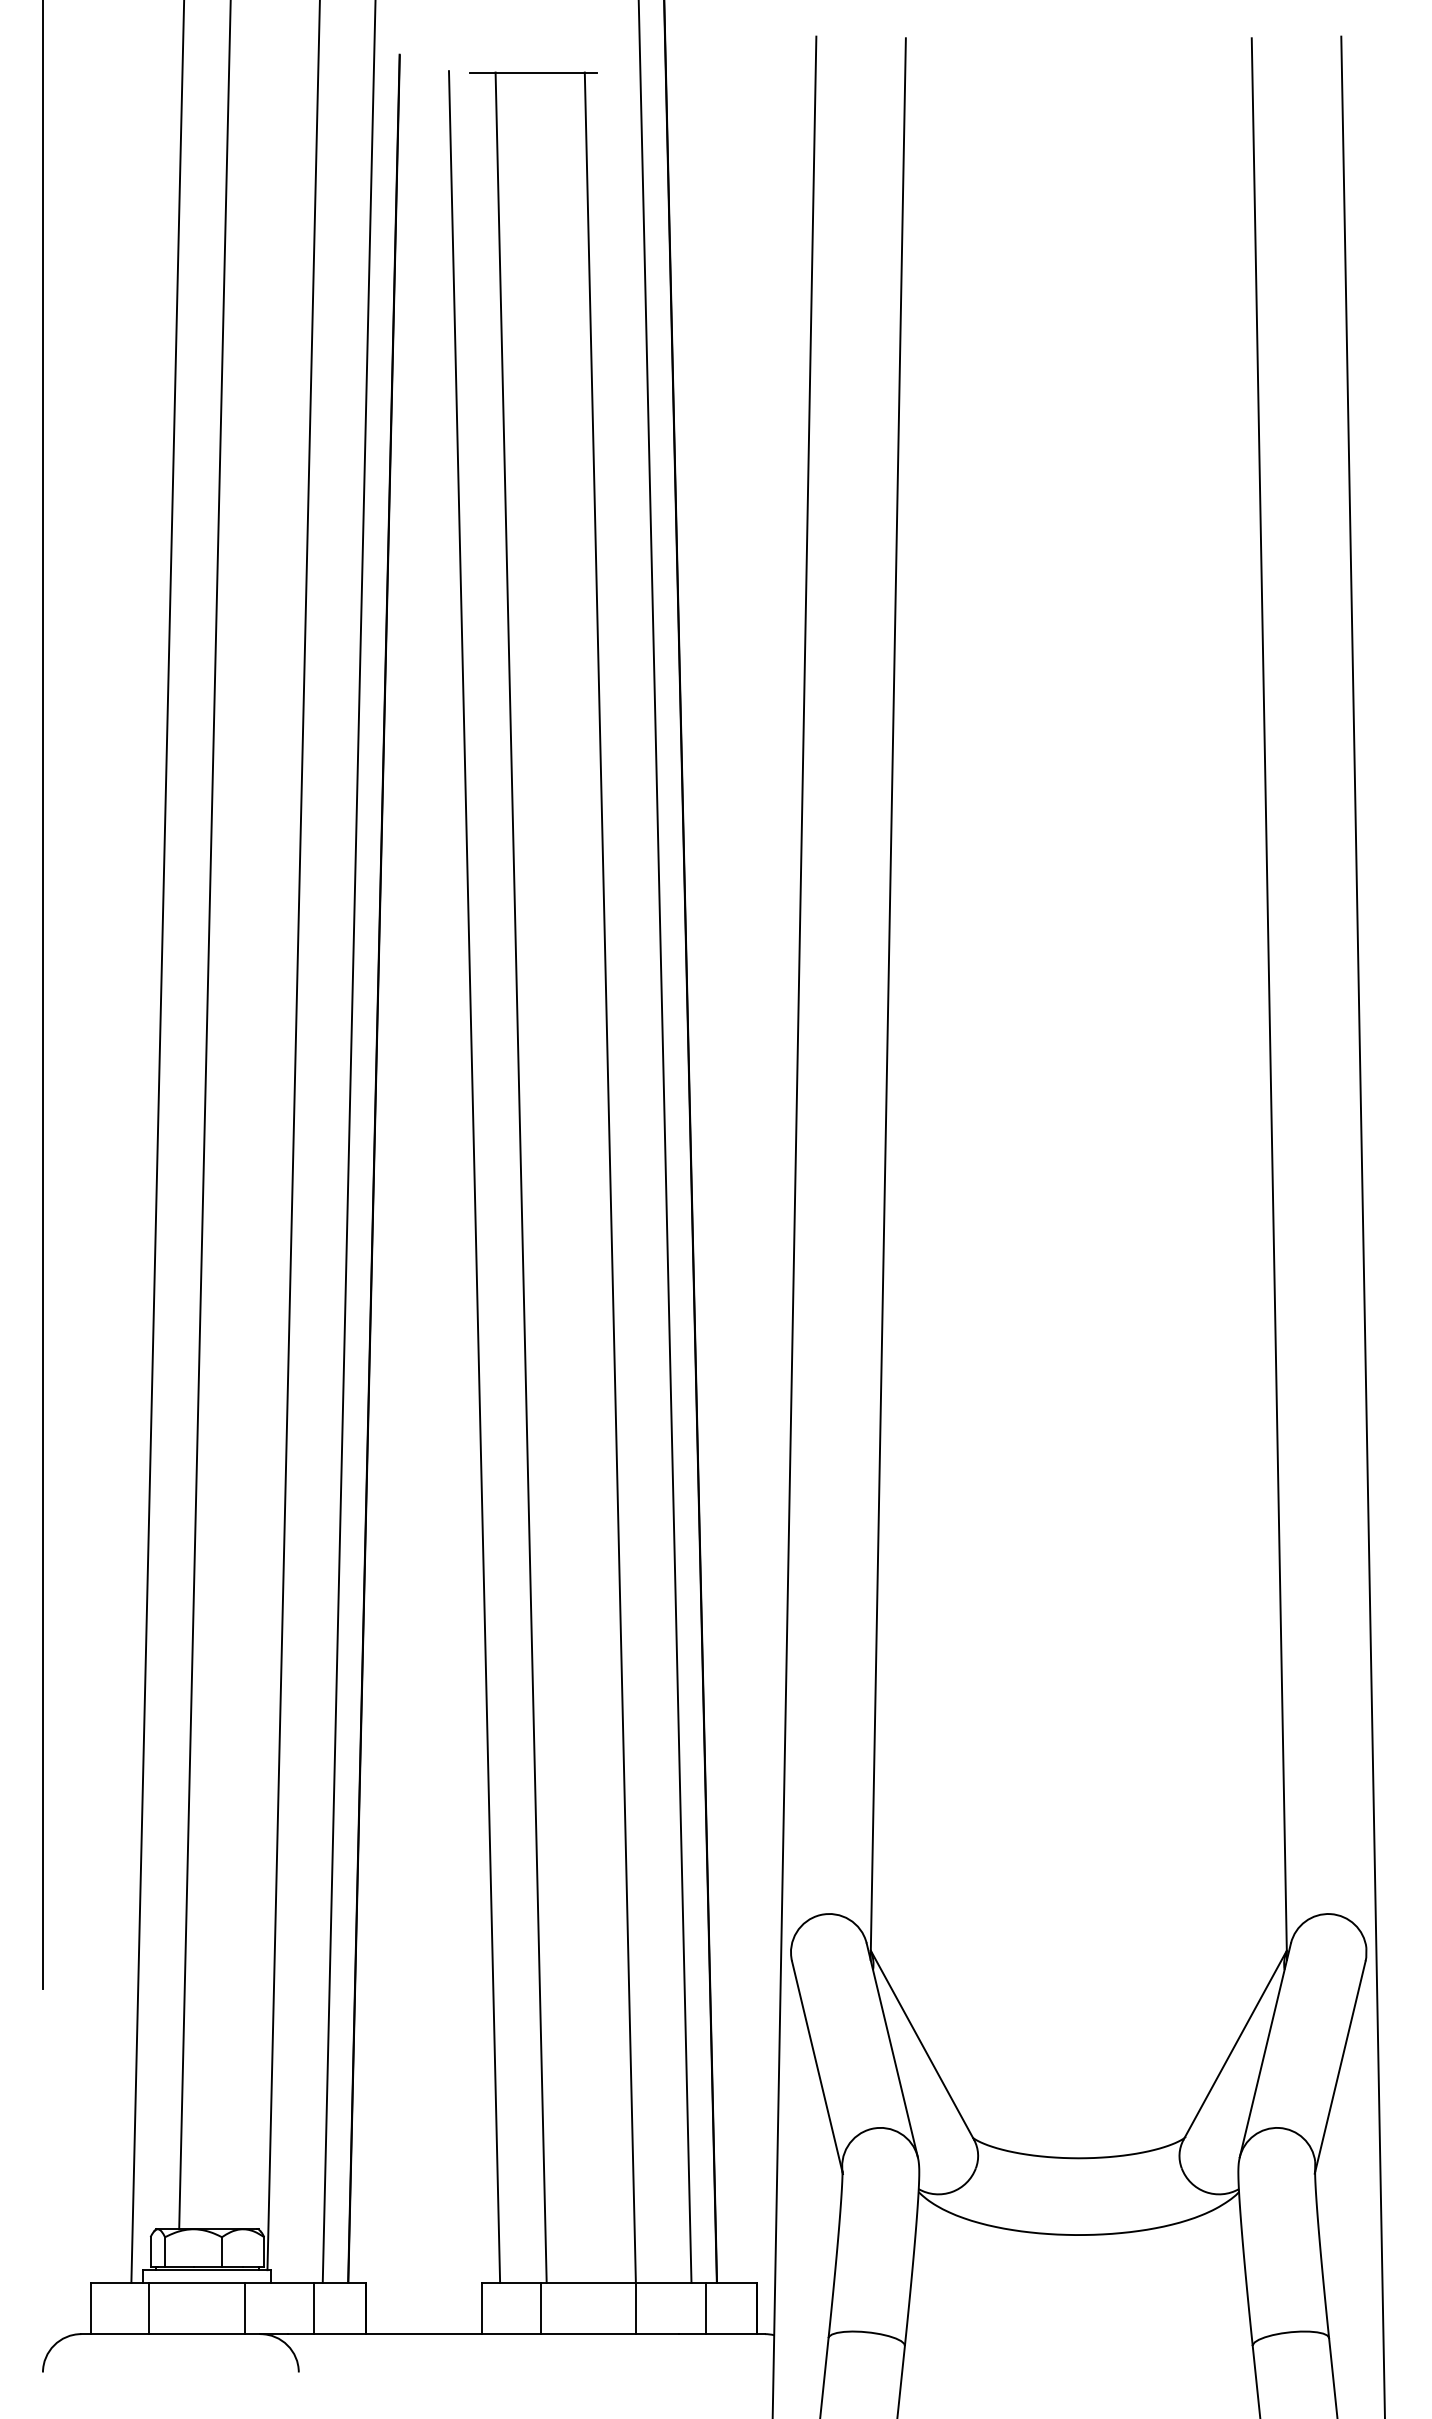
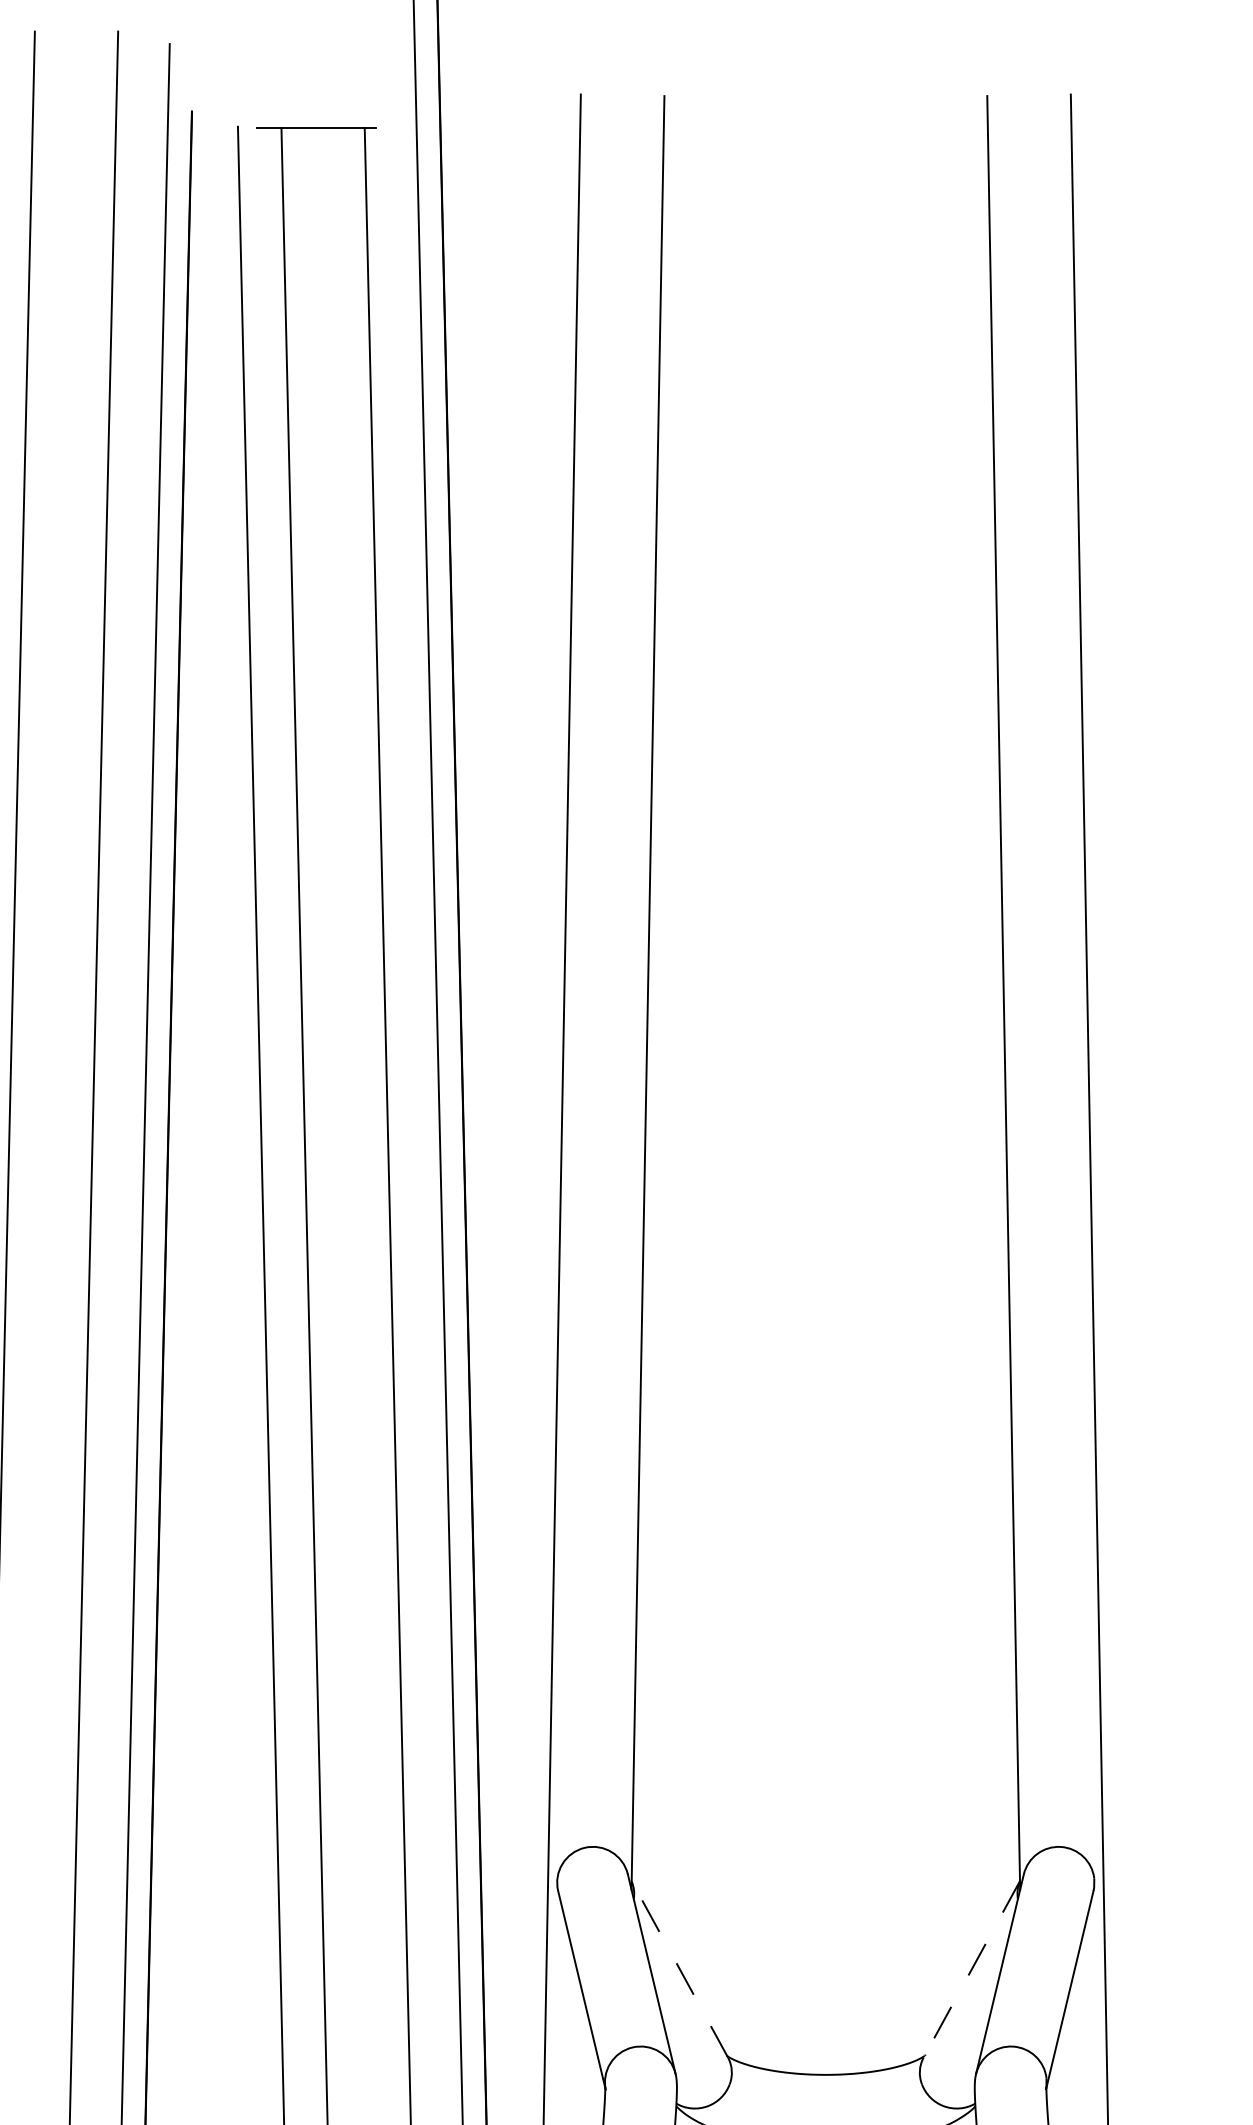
line: (922, 2045) -> (679, 1969), solid -> dashed
line: (1235, 2045) -> (972, 1969), solid -> dashed

